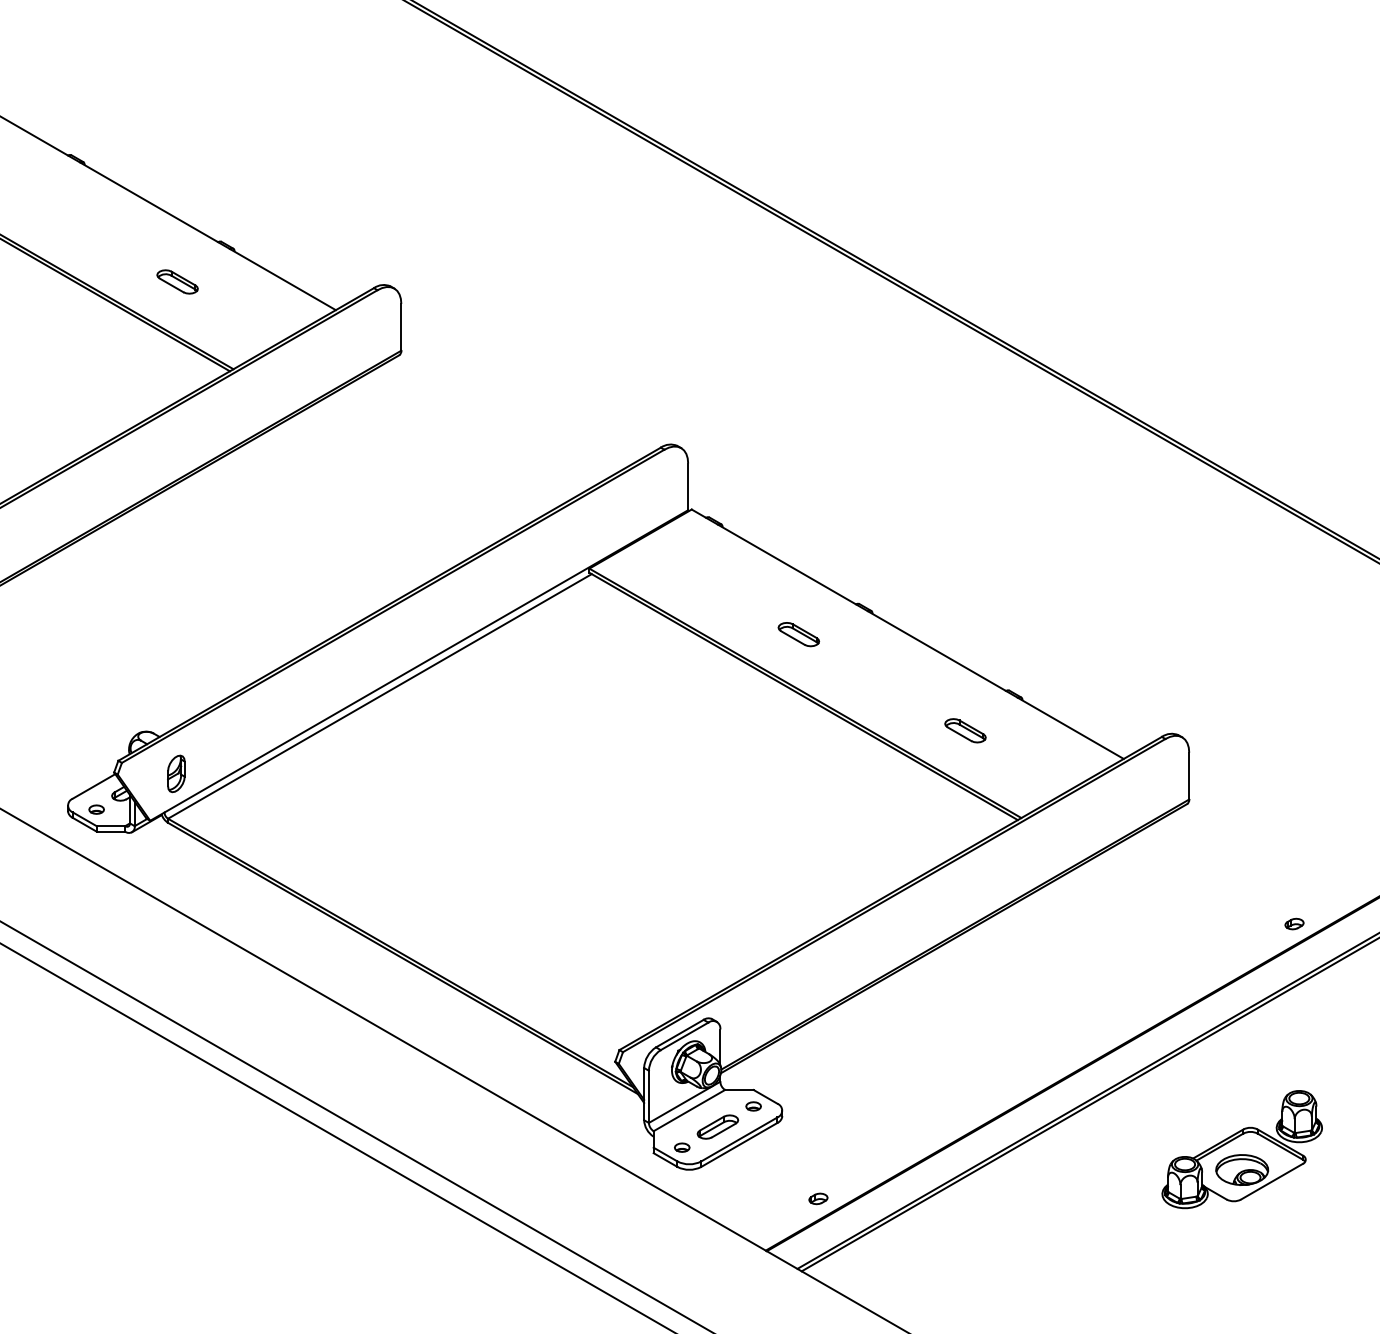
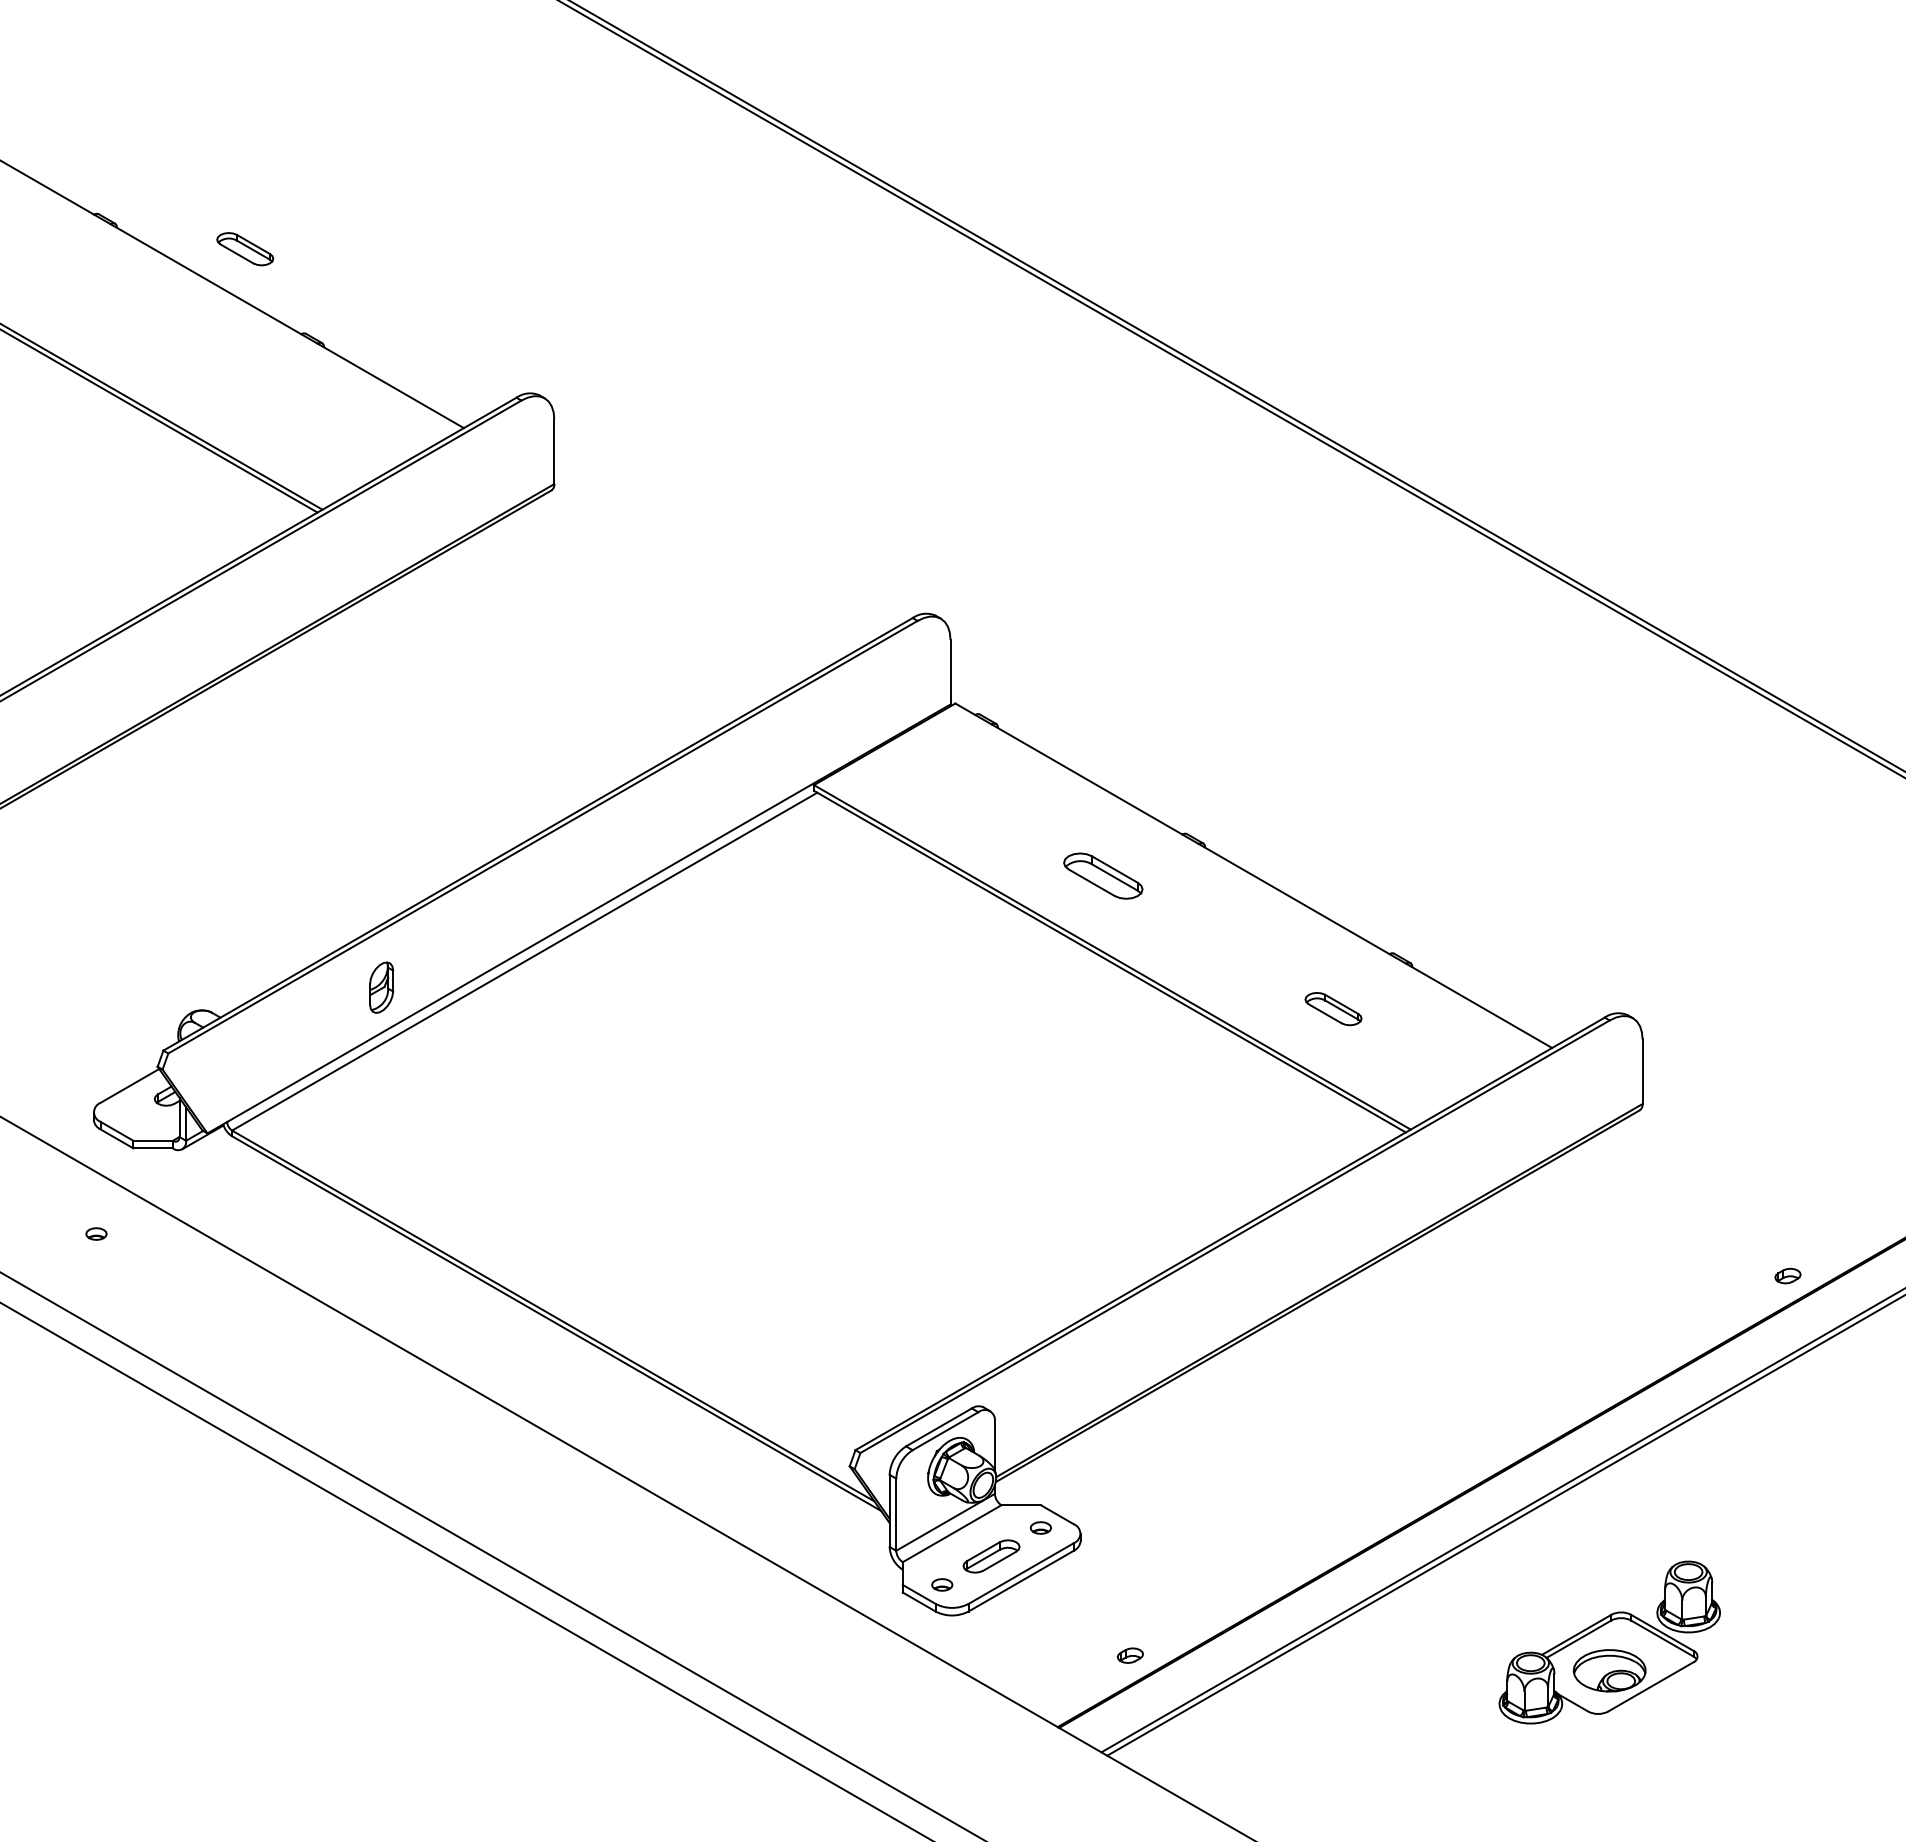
part: (177, 282) -> (245, 249), moved
part: (798, 634) -> (1103, 876), size x1.4
part: (176, 773) -> (381, 987), moved
part: (96, 809) -> (96, 1233), moved
part: (1242, 1149) -> (1609, 1642), moved

